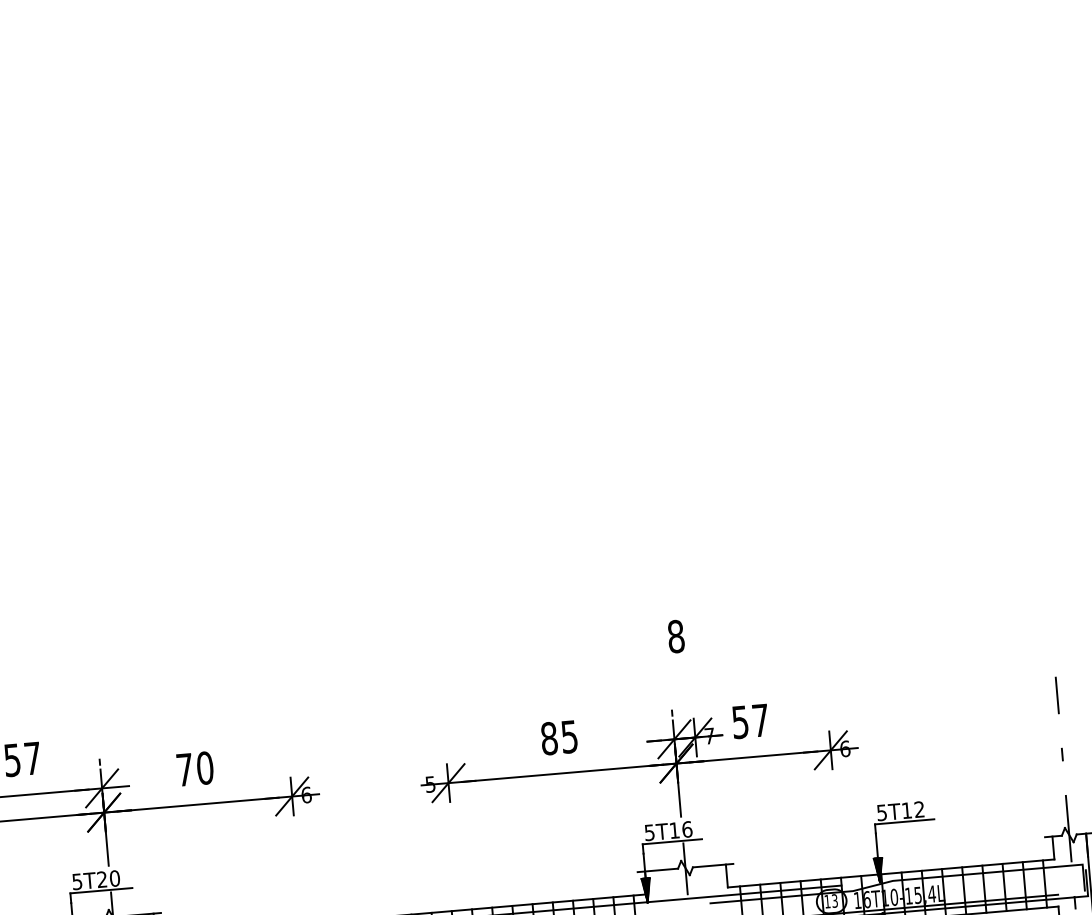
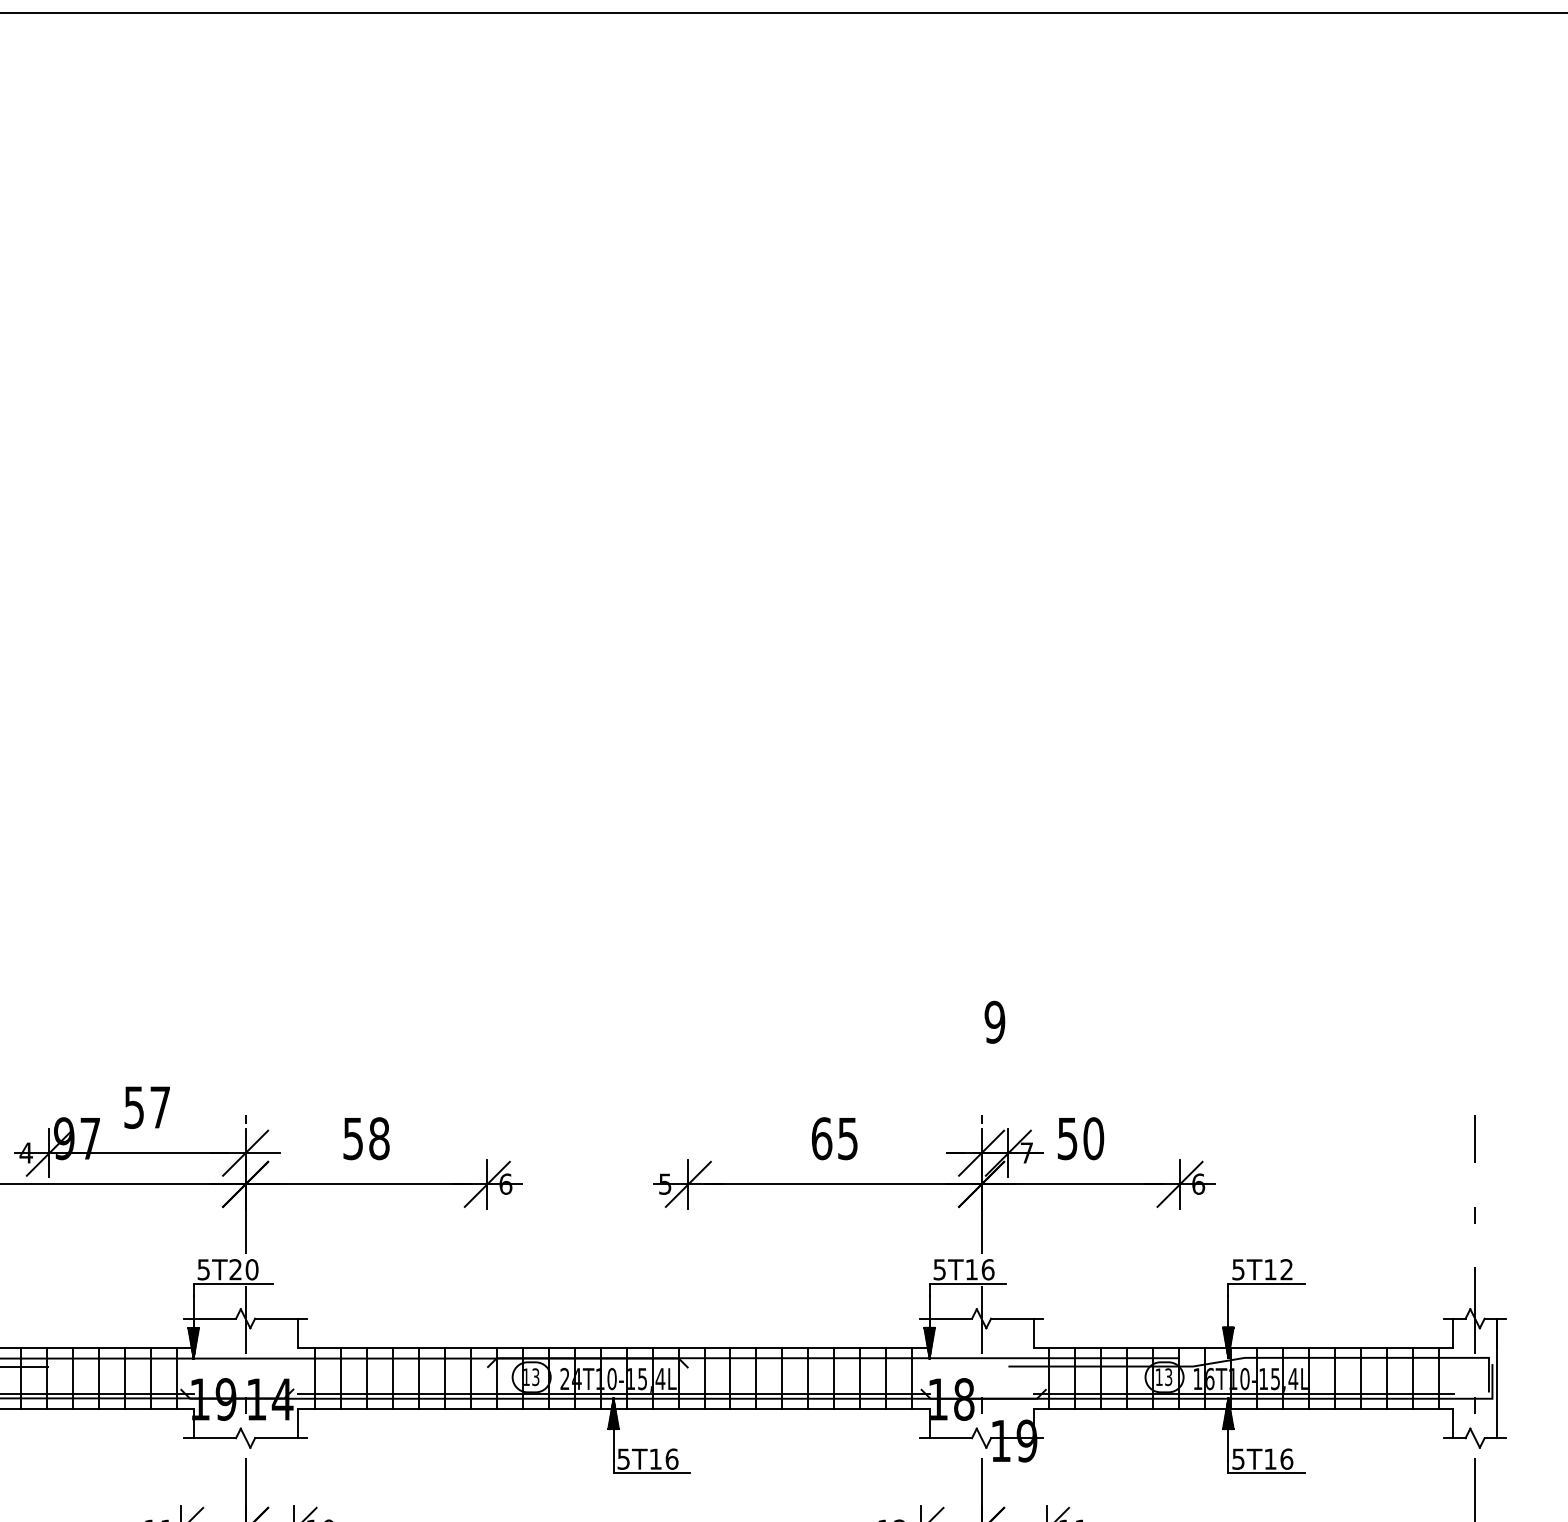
text: (675, 636) -> (994, 1022), 8 -> 9
text: (760, 720) -> (1093, 1138), 57 -> 50
text: (548, 738) -> (821, 1138), 85 -> 65
text: (195, 768) -> (366, 1138), 70 -> 58

